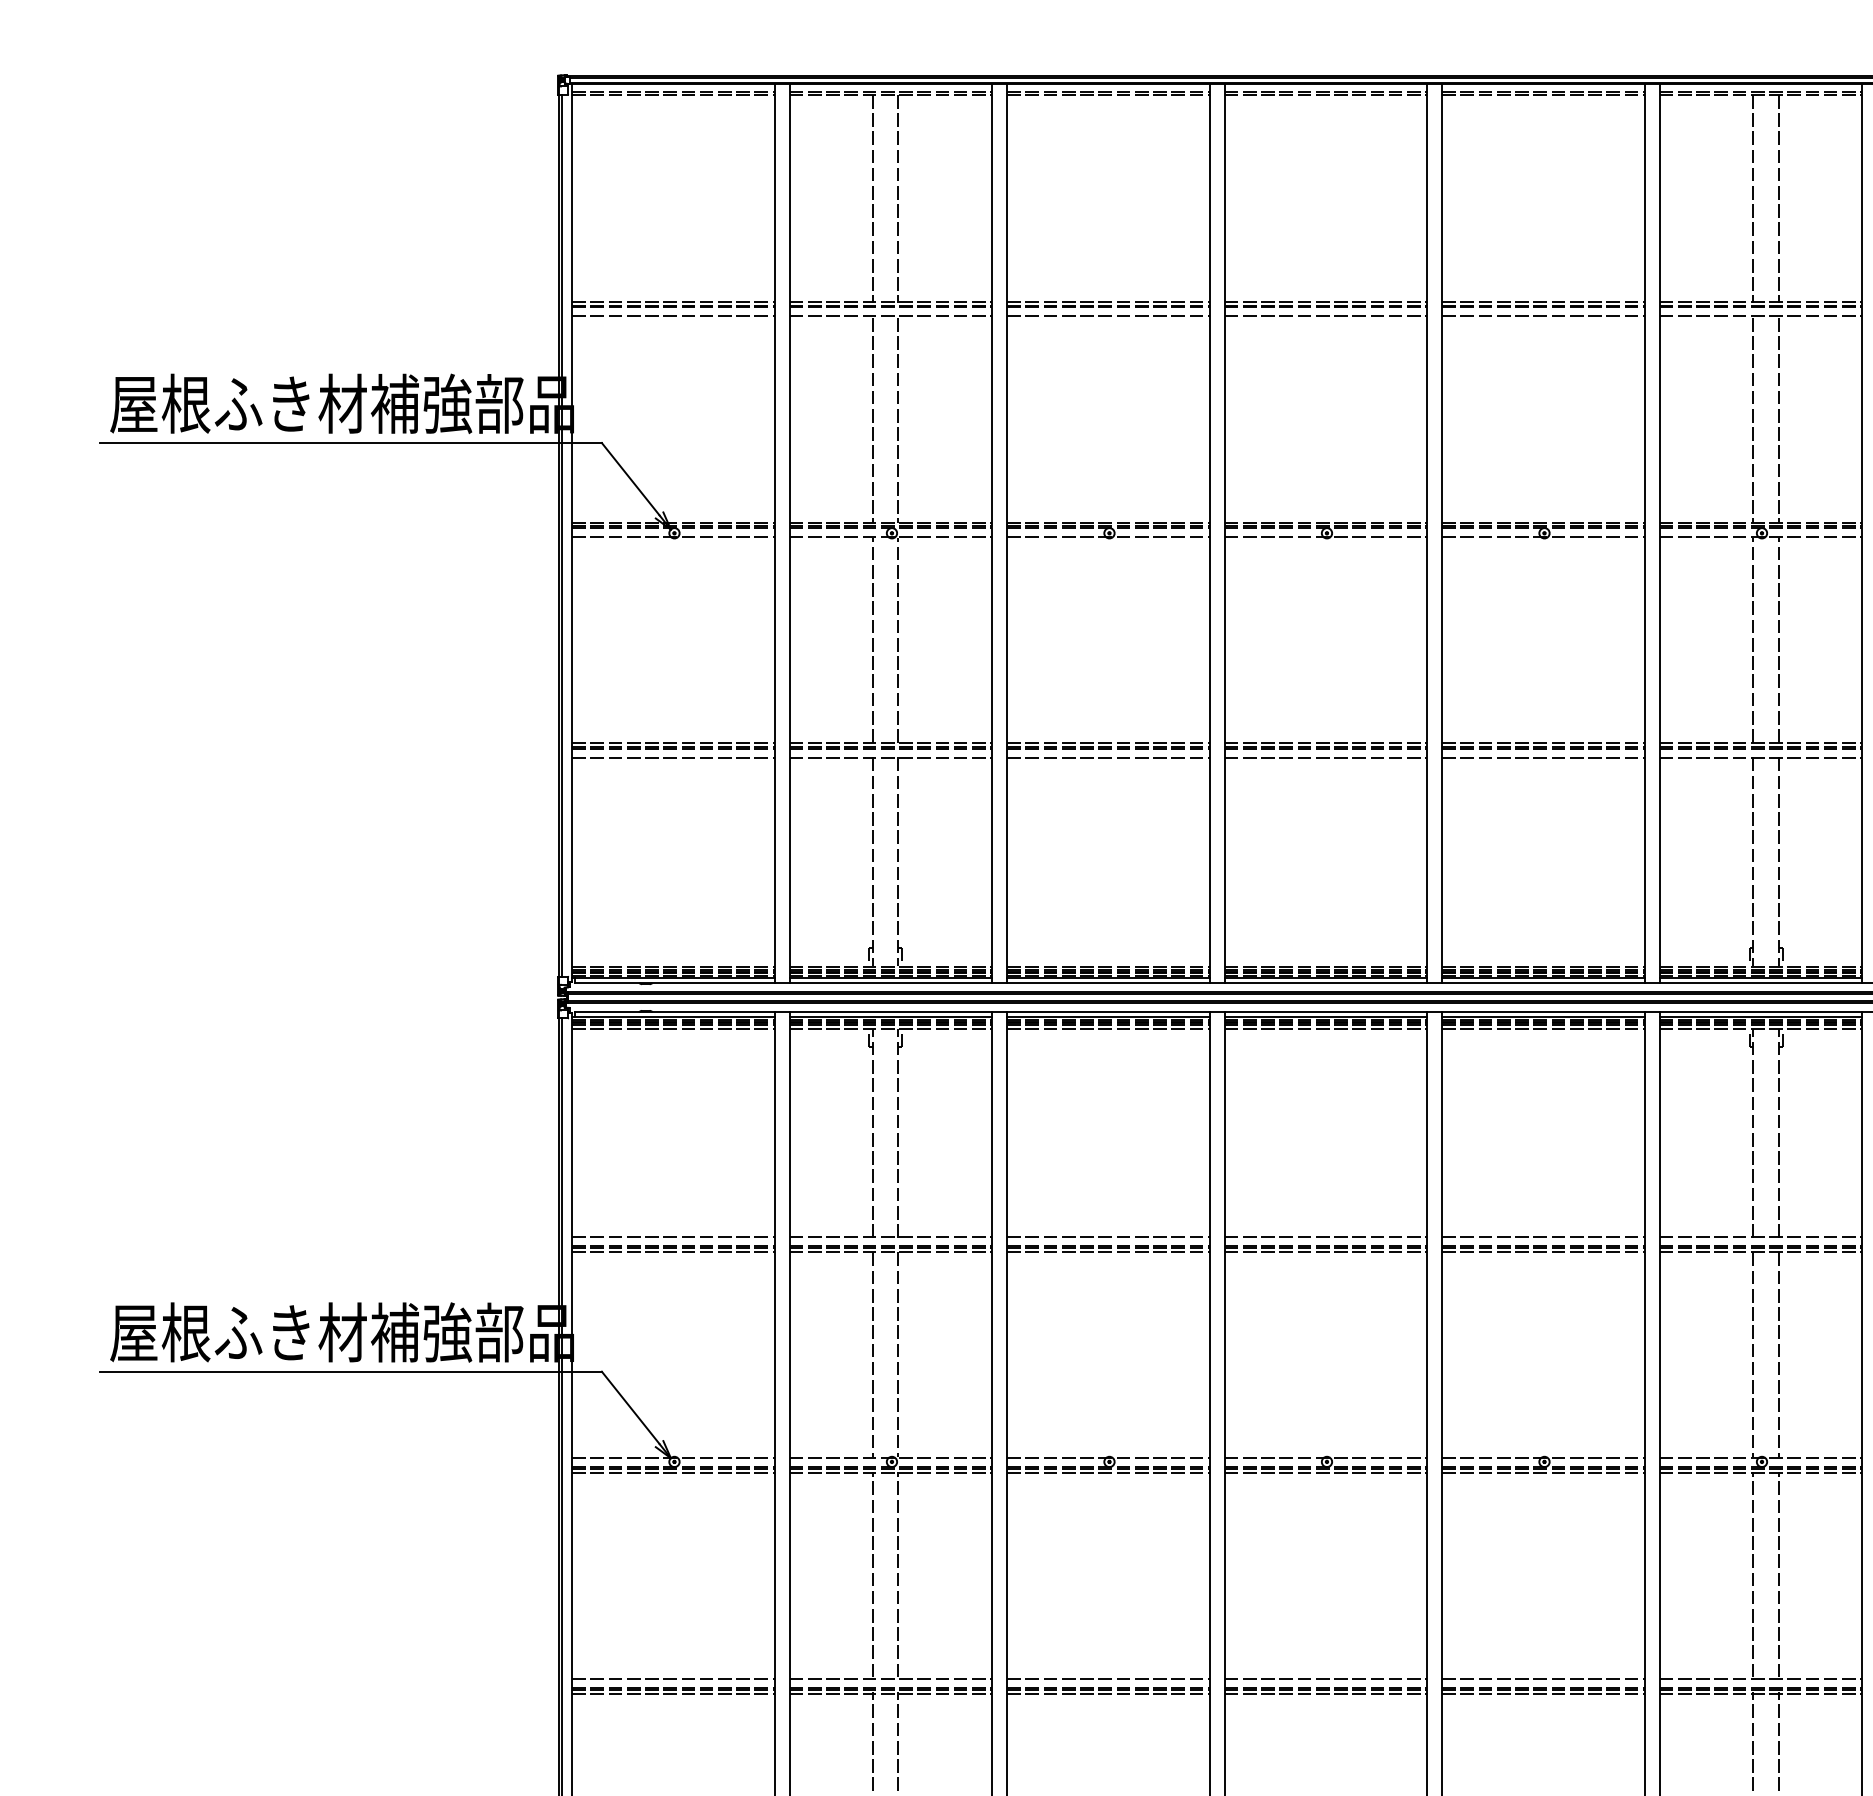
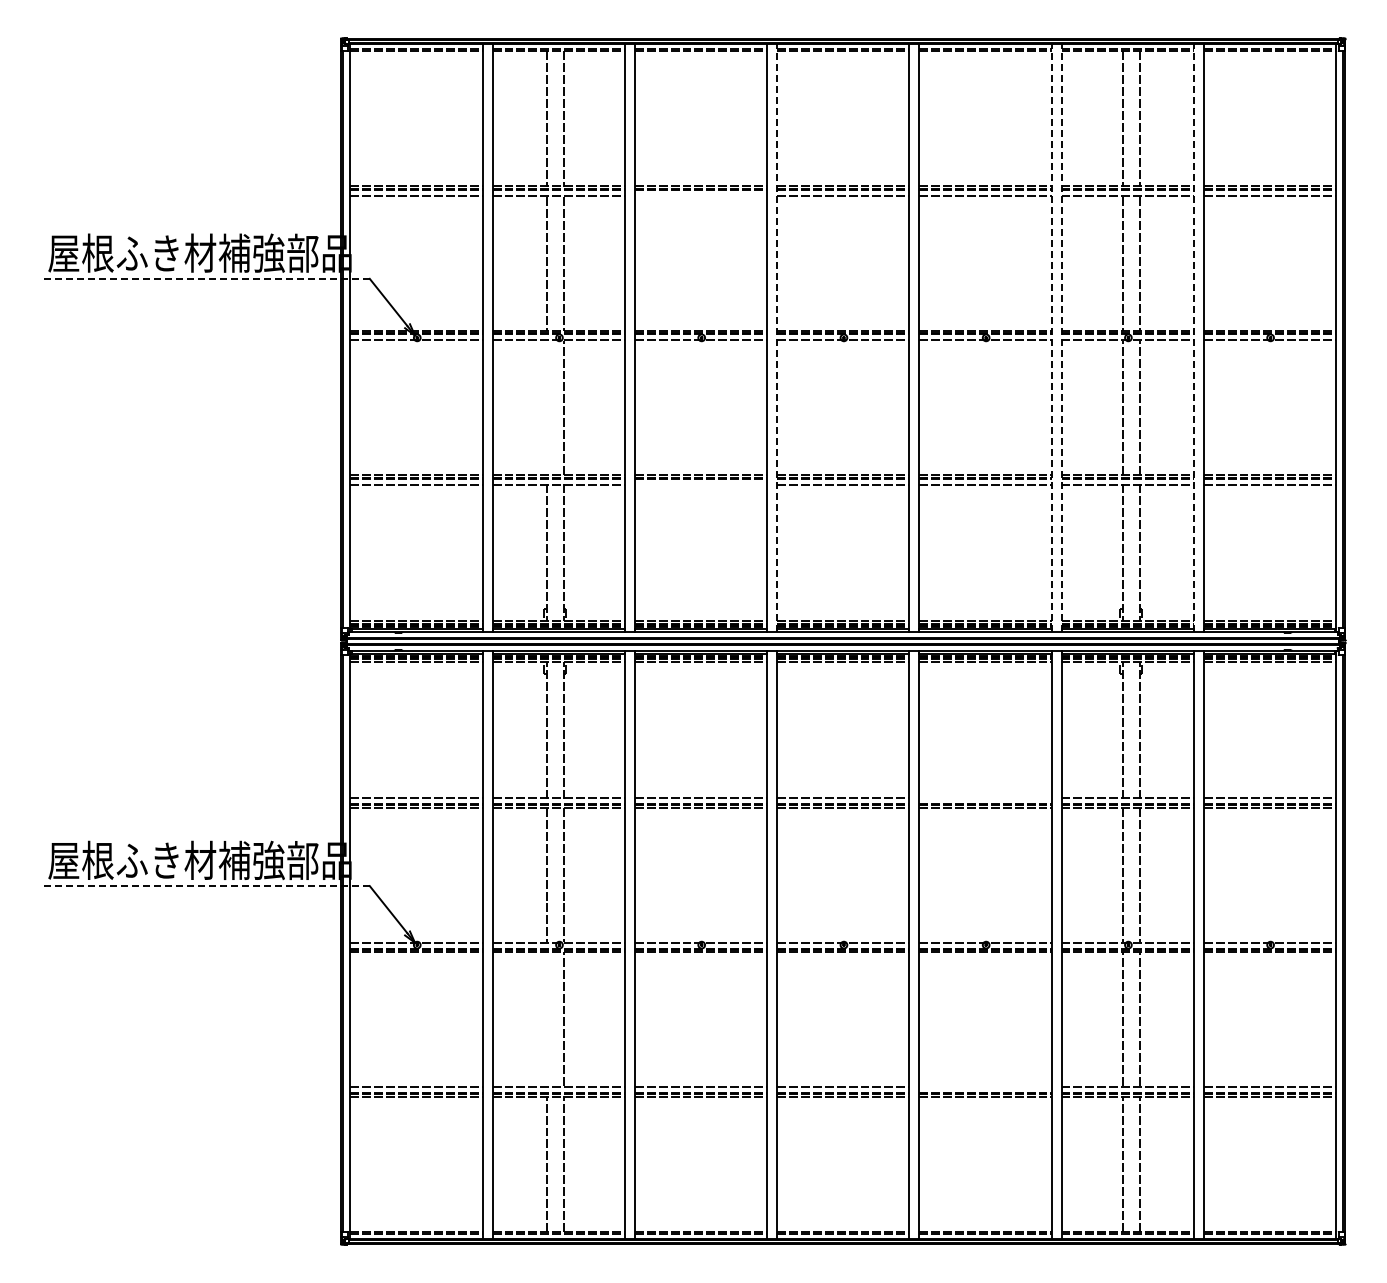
line: (1107, 315) -> (700, 195), removed
line: (350, 442) -> (205, 278), solid -> dashed
line: (1225, 532) -> (777, 337), solid -> dashed
line: (1644, 532) -> (1051, 337), solid -> dashed
line: (1659, 532) -> (1061, 337), solid -> dashed
line: (1861, 532) -> (1193, 337), solid -> dashed
line: (872, 639) -> (546, 407), removed
line: (1107, 757) -> (700, 484), removed
line: (1543, 1237) -> (985, 798), removed
line: (350, 1372) -> (205, 886), solid -> dashed
line: (872, 1574) -> (546, 1018), removed
line: (1543, 1679) -> (985, 1087), removed

